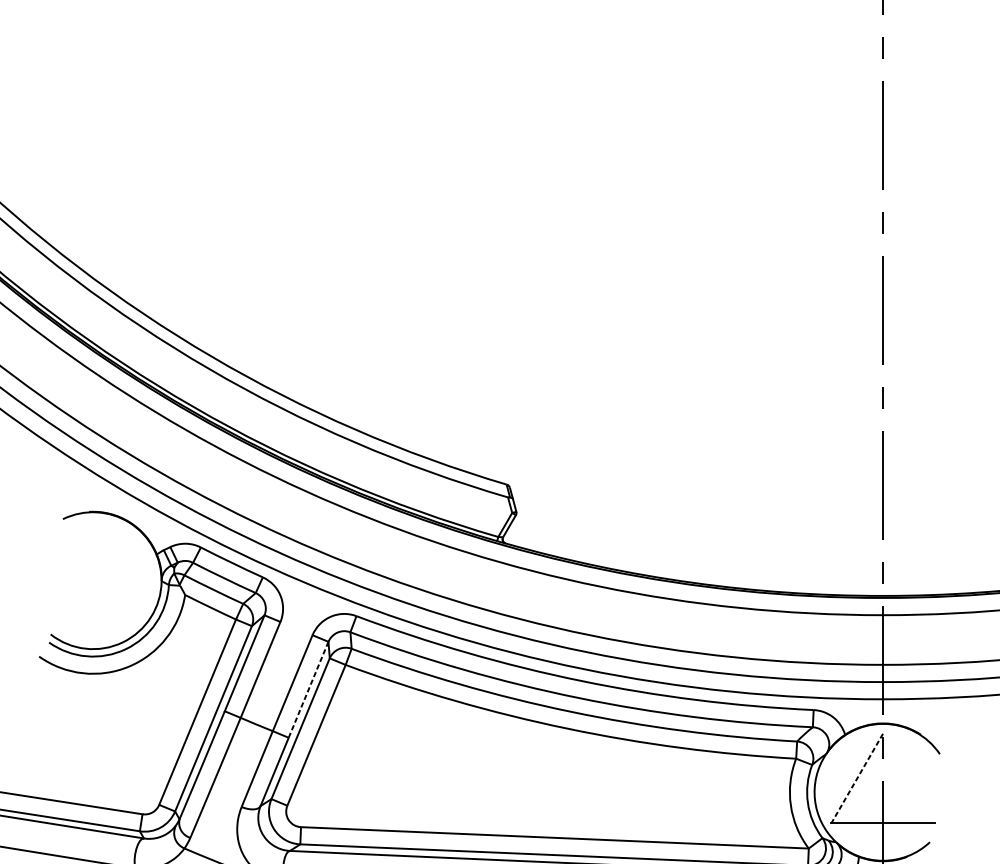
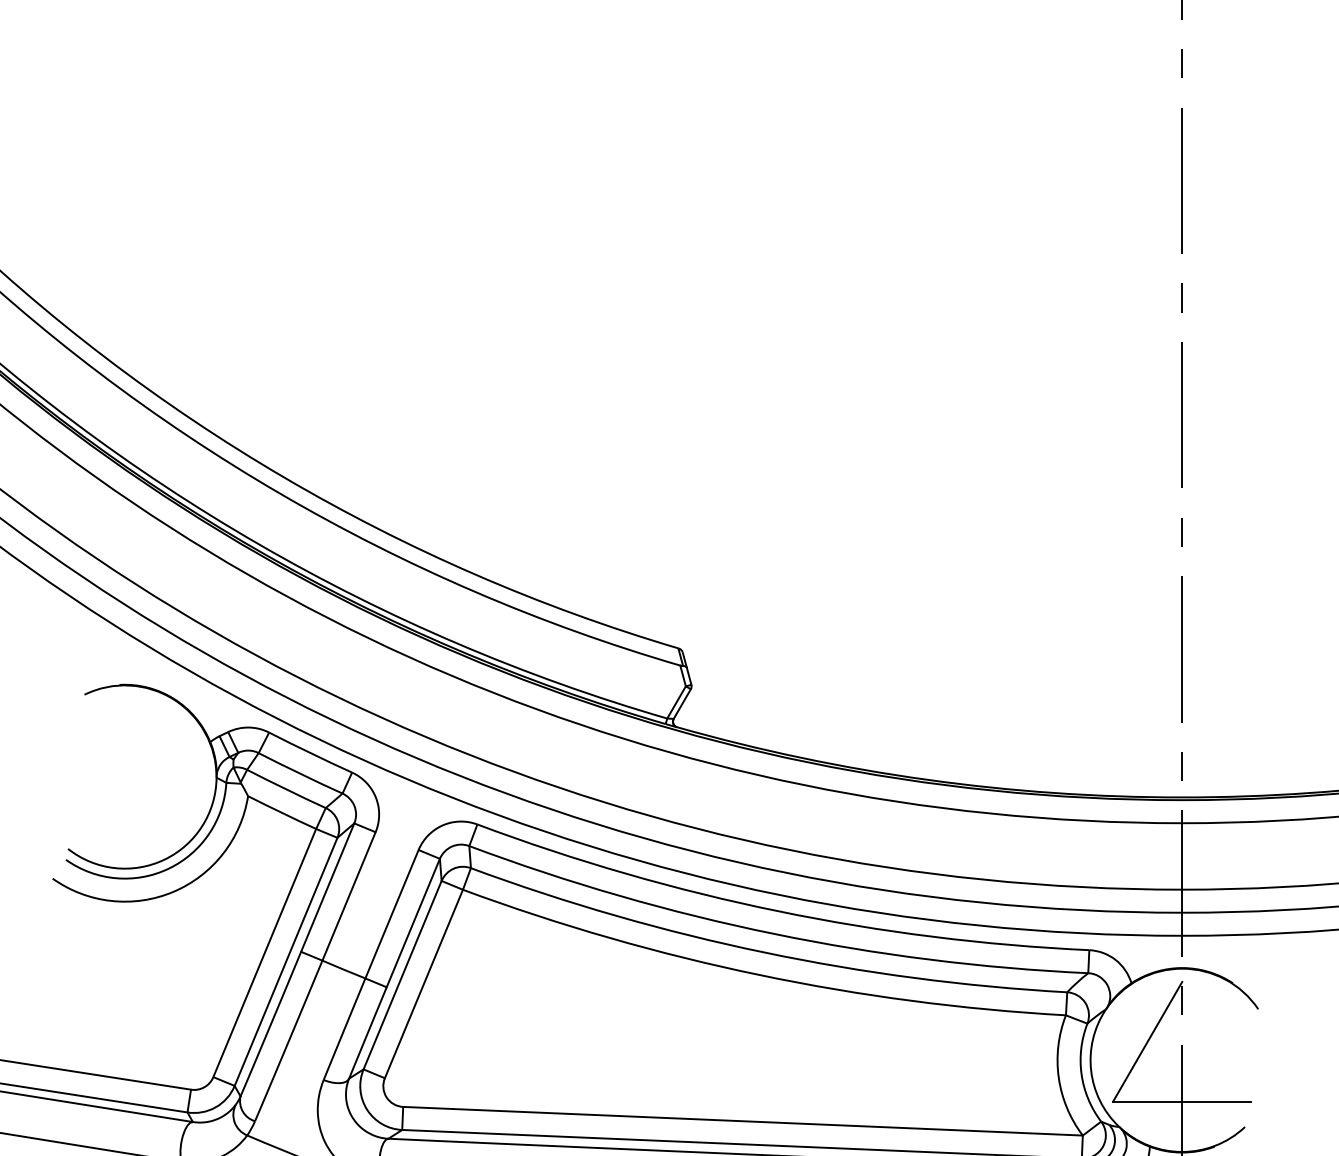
line: (308, 690) -> (413, 923), dashed -> solid
line: (857, 779) -> (1147, 1042), dashed -> solid

